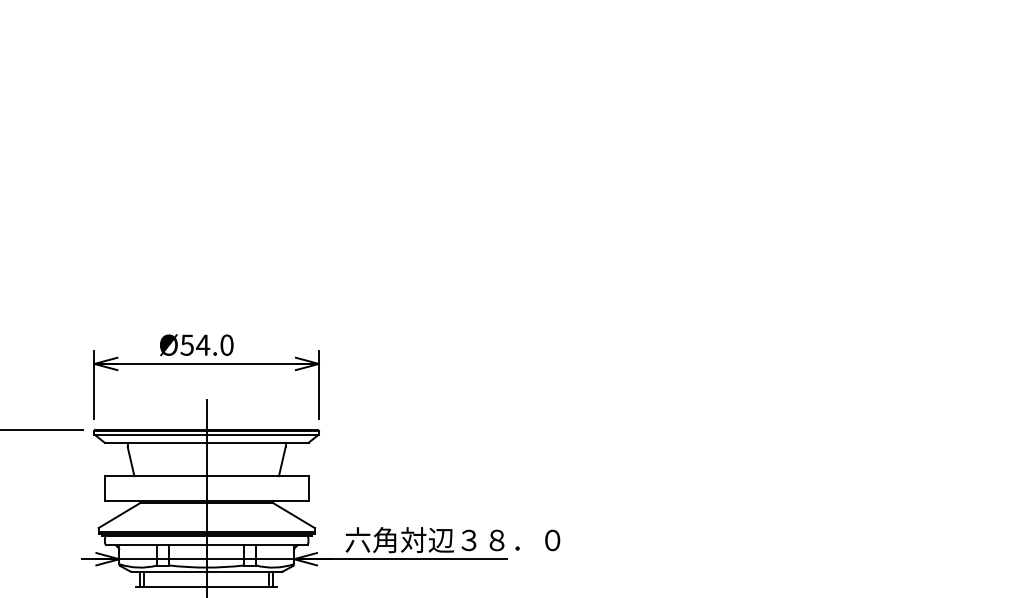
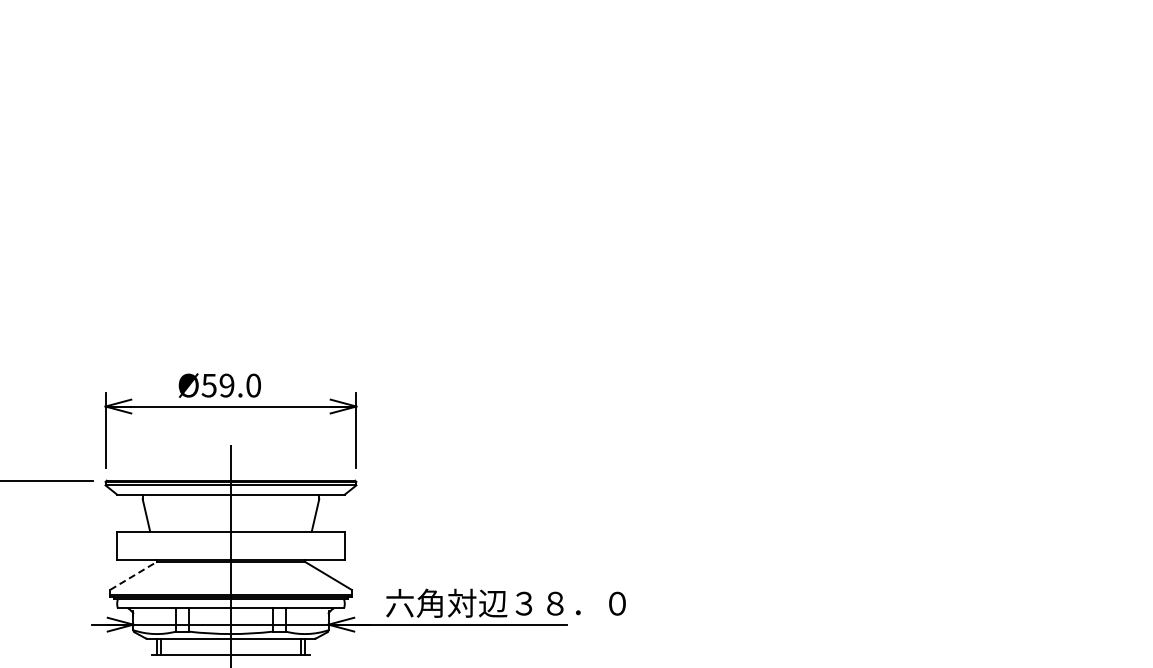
text: (202, 345) -> (226, 385), Ø54.0 -> Ø59.0
line: (119, 515) -> (133, 575), solid -> dashed

